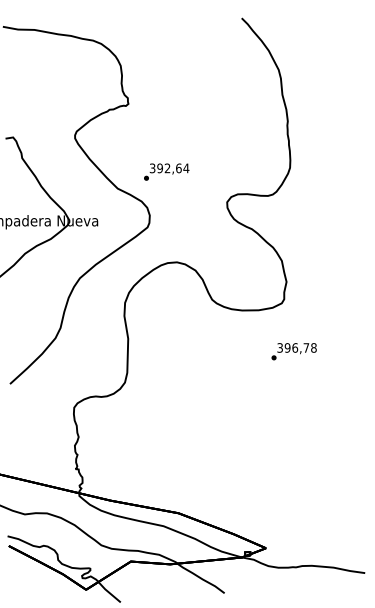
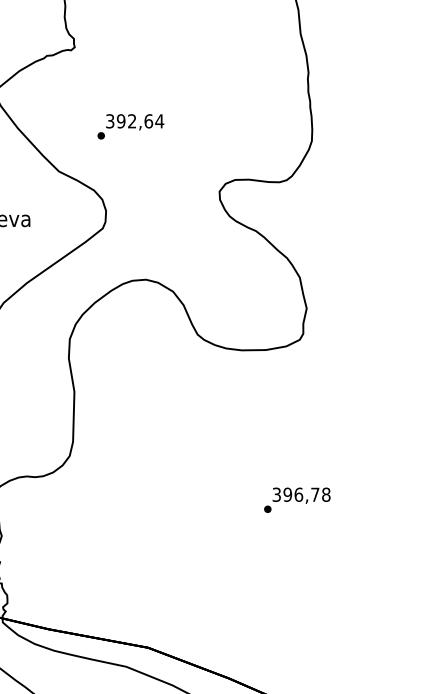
text: (166, 171) -> (130, 125), moved
text: (293, 351) -> (296, 499), moved

